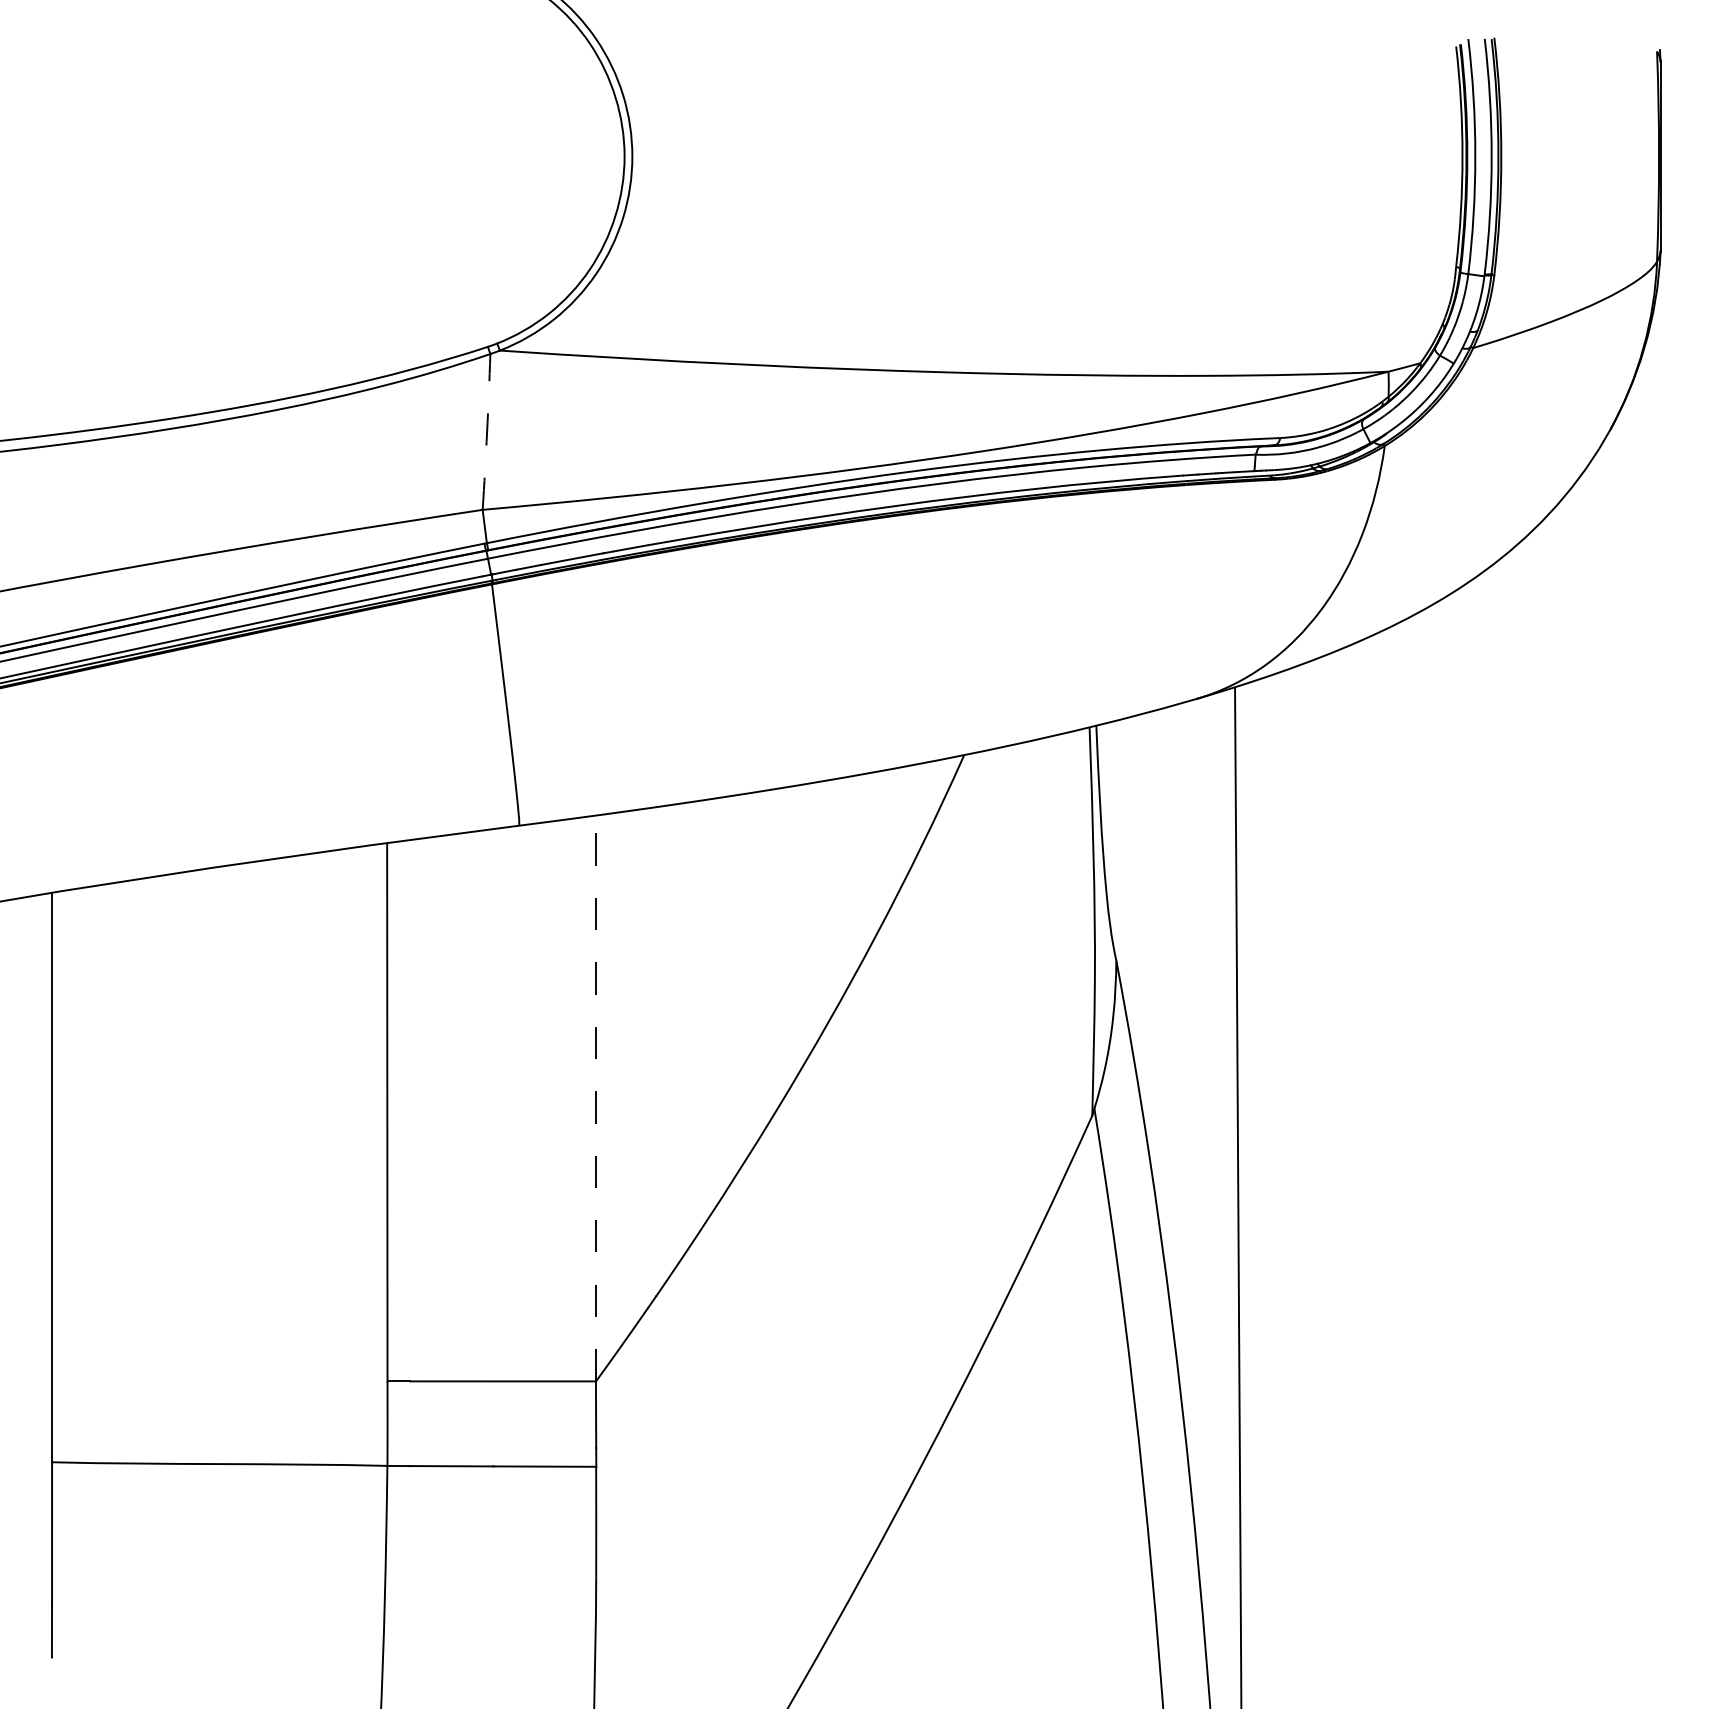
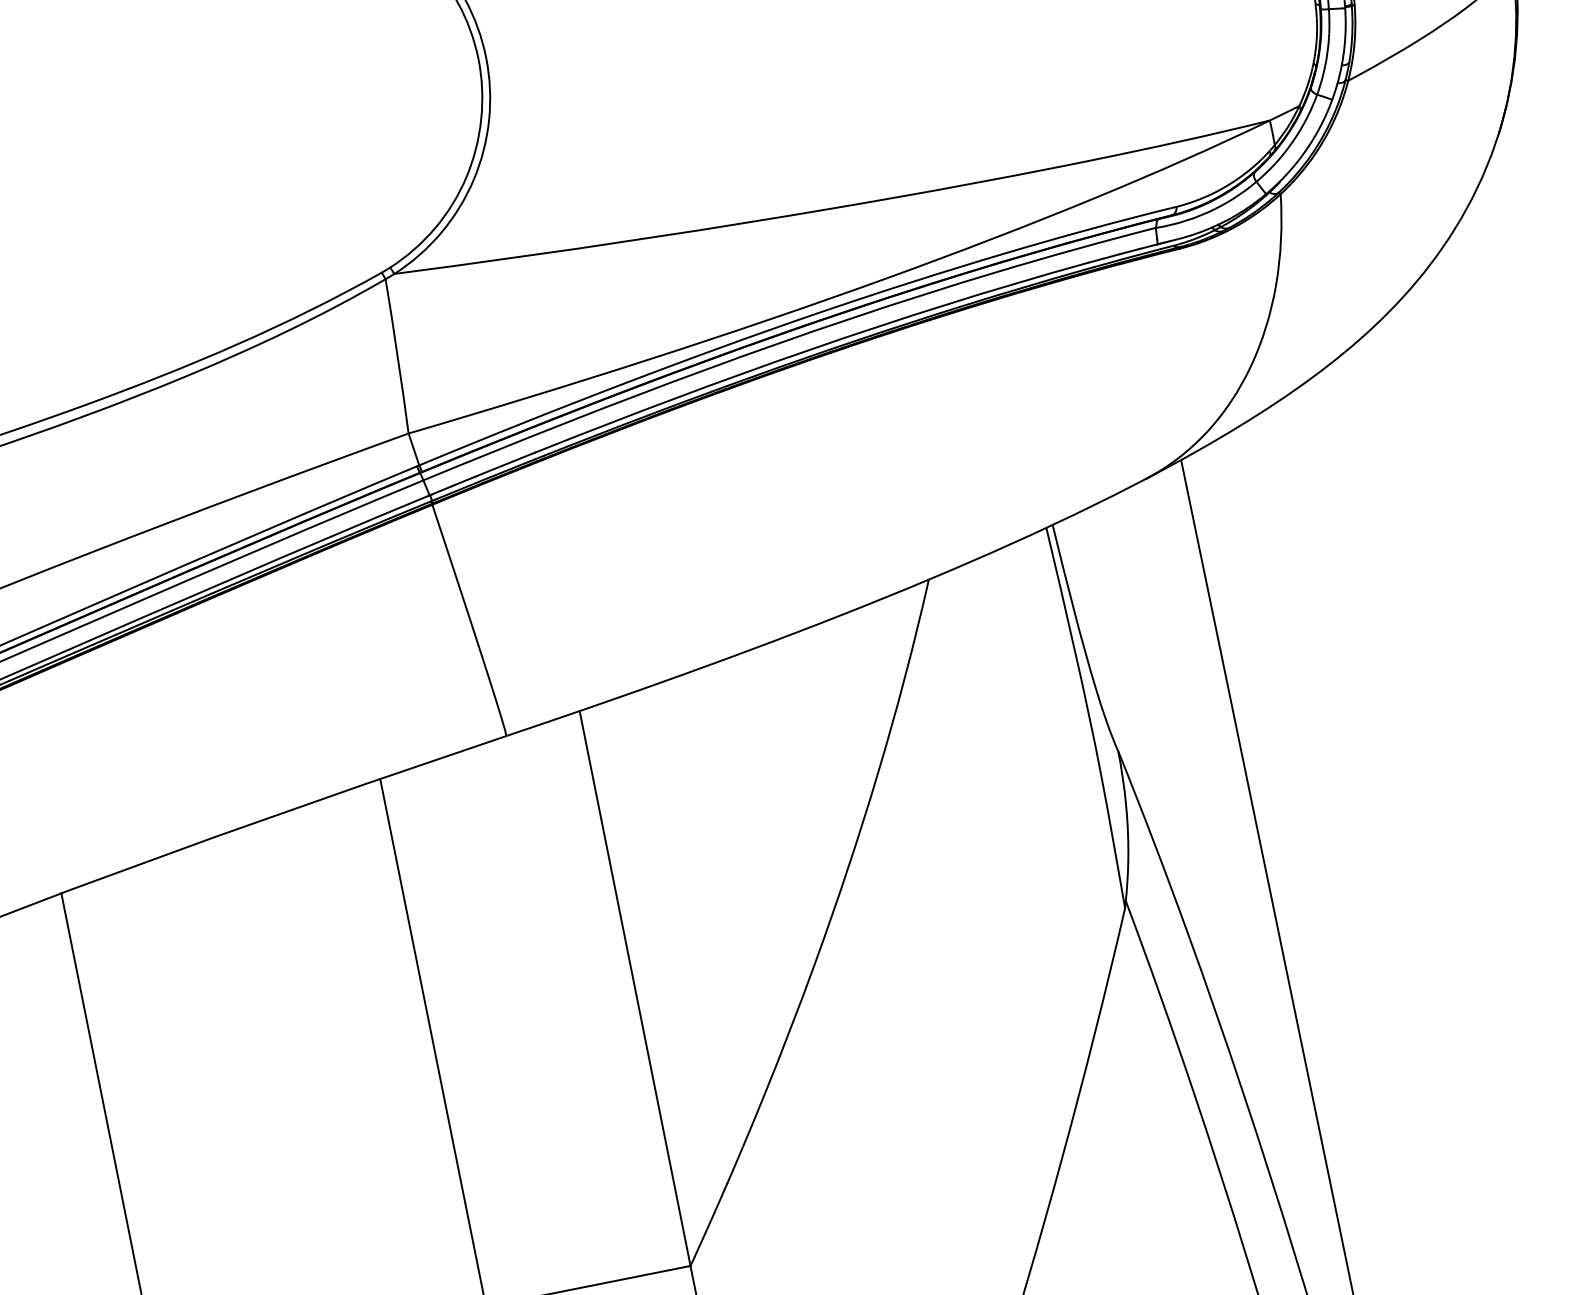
arc: (487, 431) -> (397, 355), dashed -> solid
line: (596, 1098) -> (635, 988), dashed -> solid

